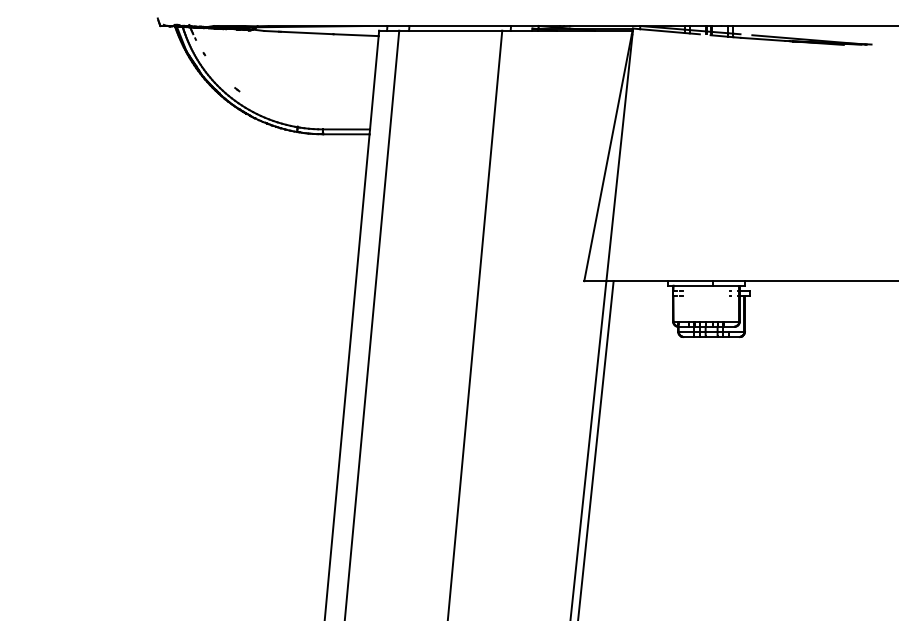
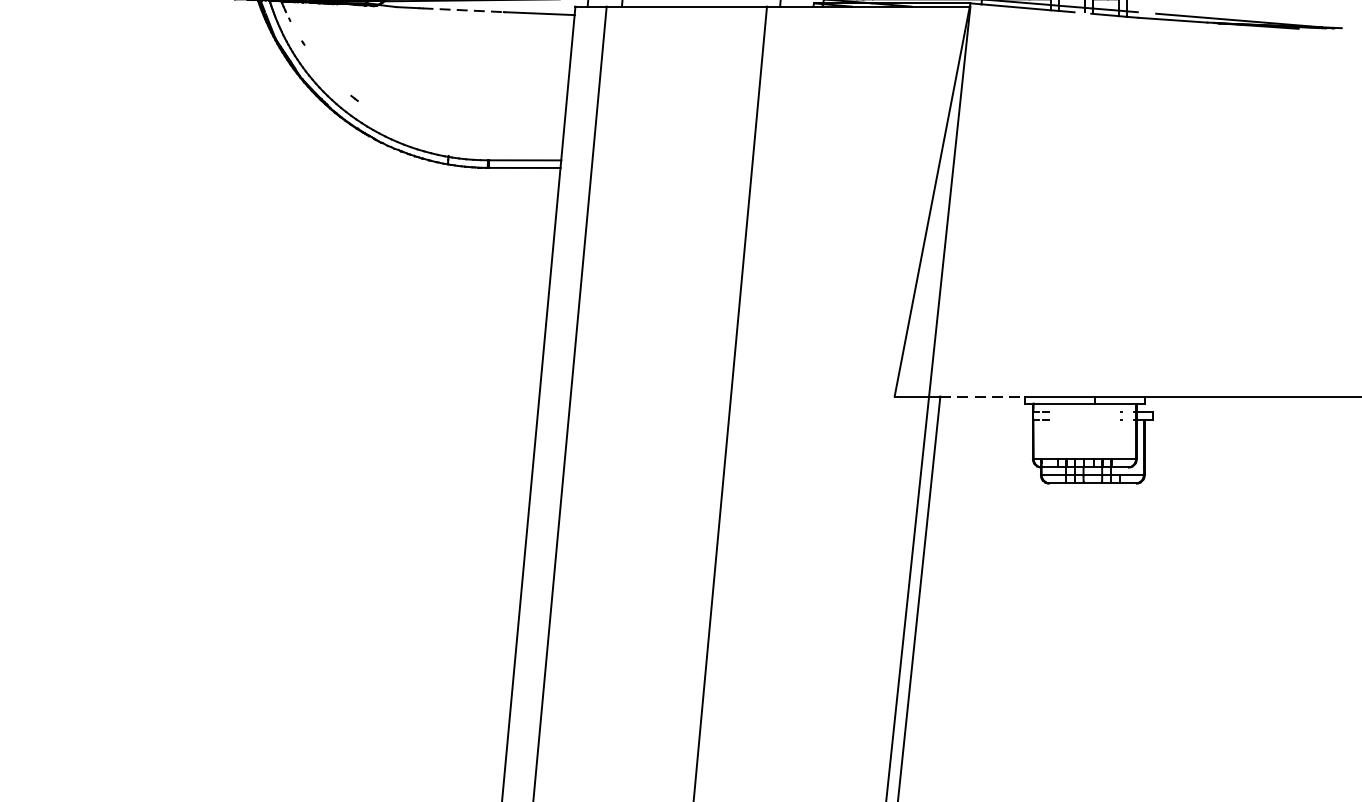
line: (307, 33) -> (463, 11), solid -> dashed
line: (641, 281) -> (983, 397), solid -> dashed

